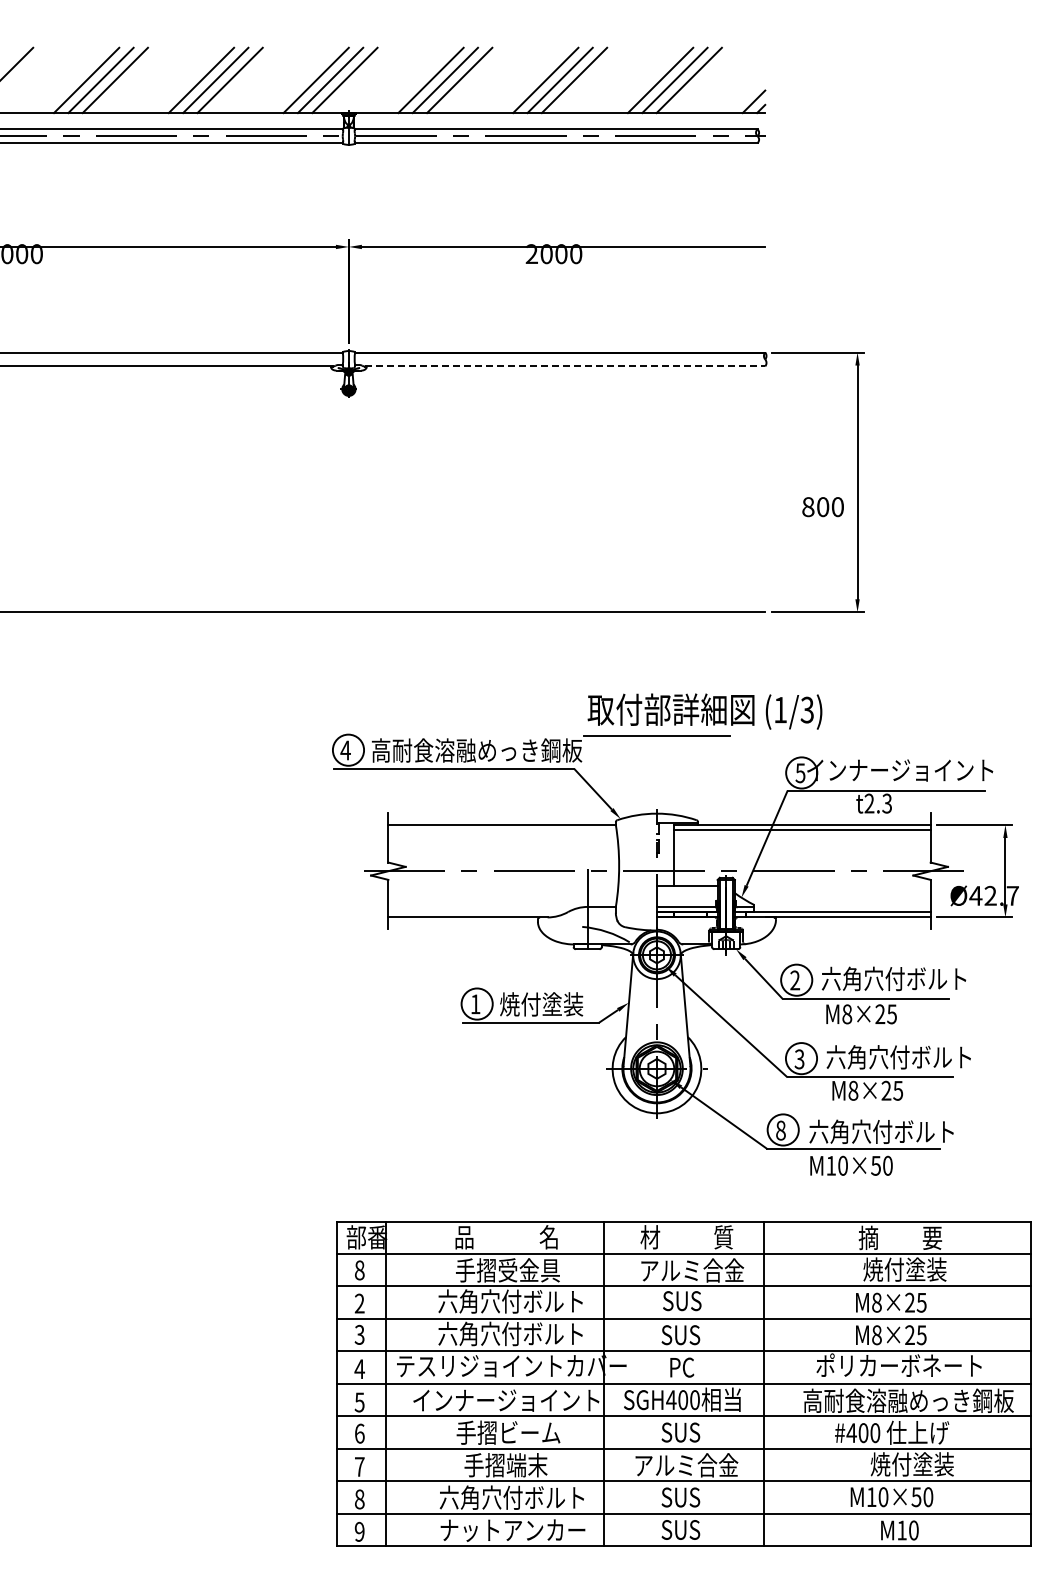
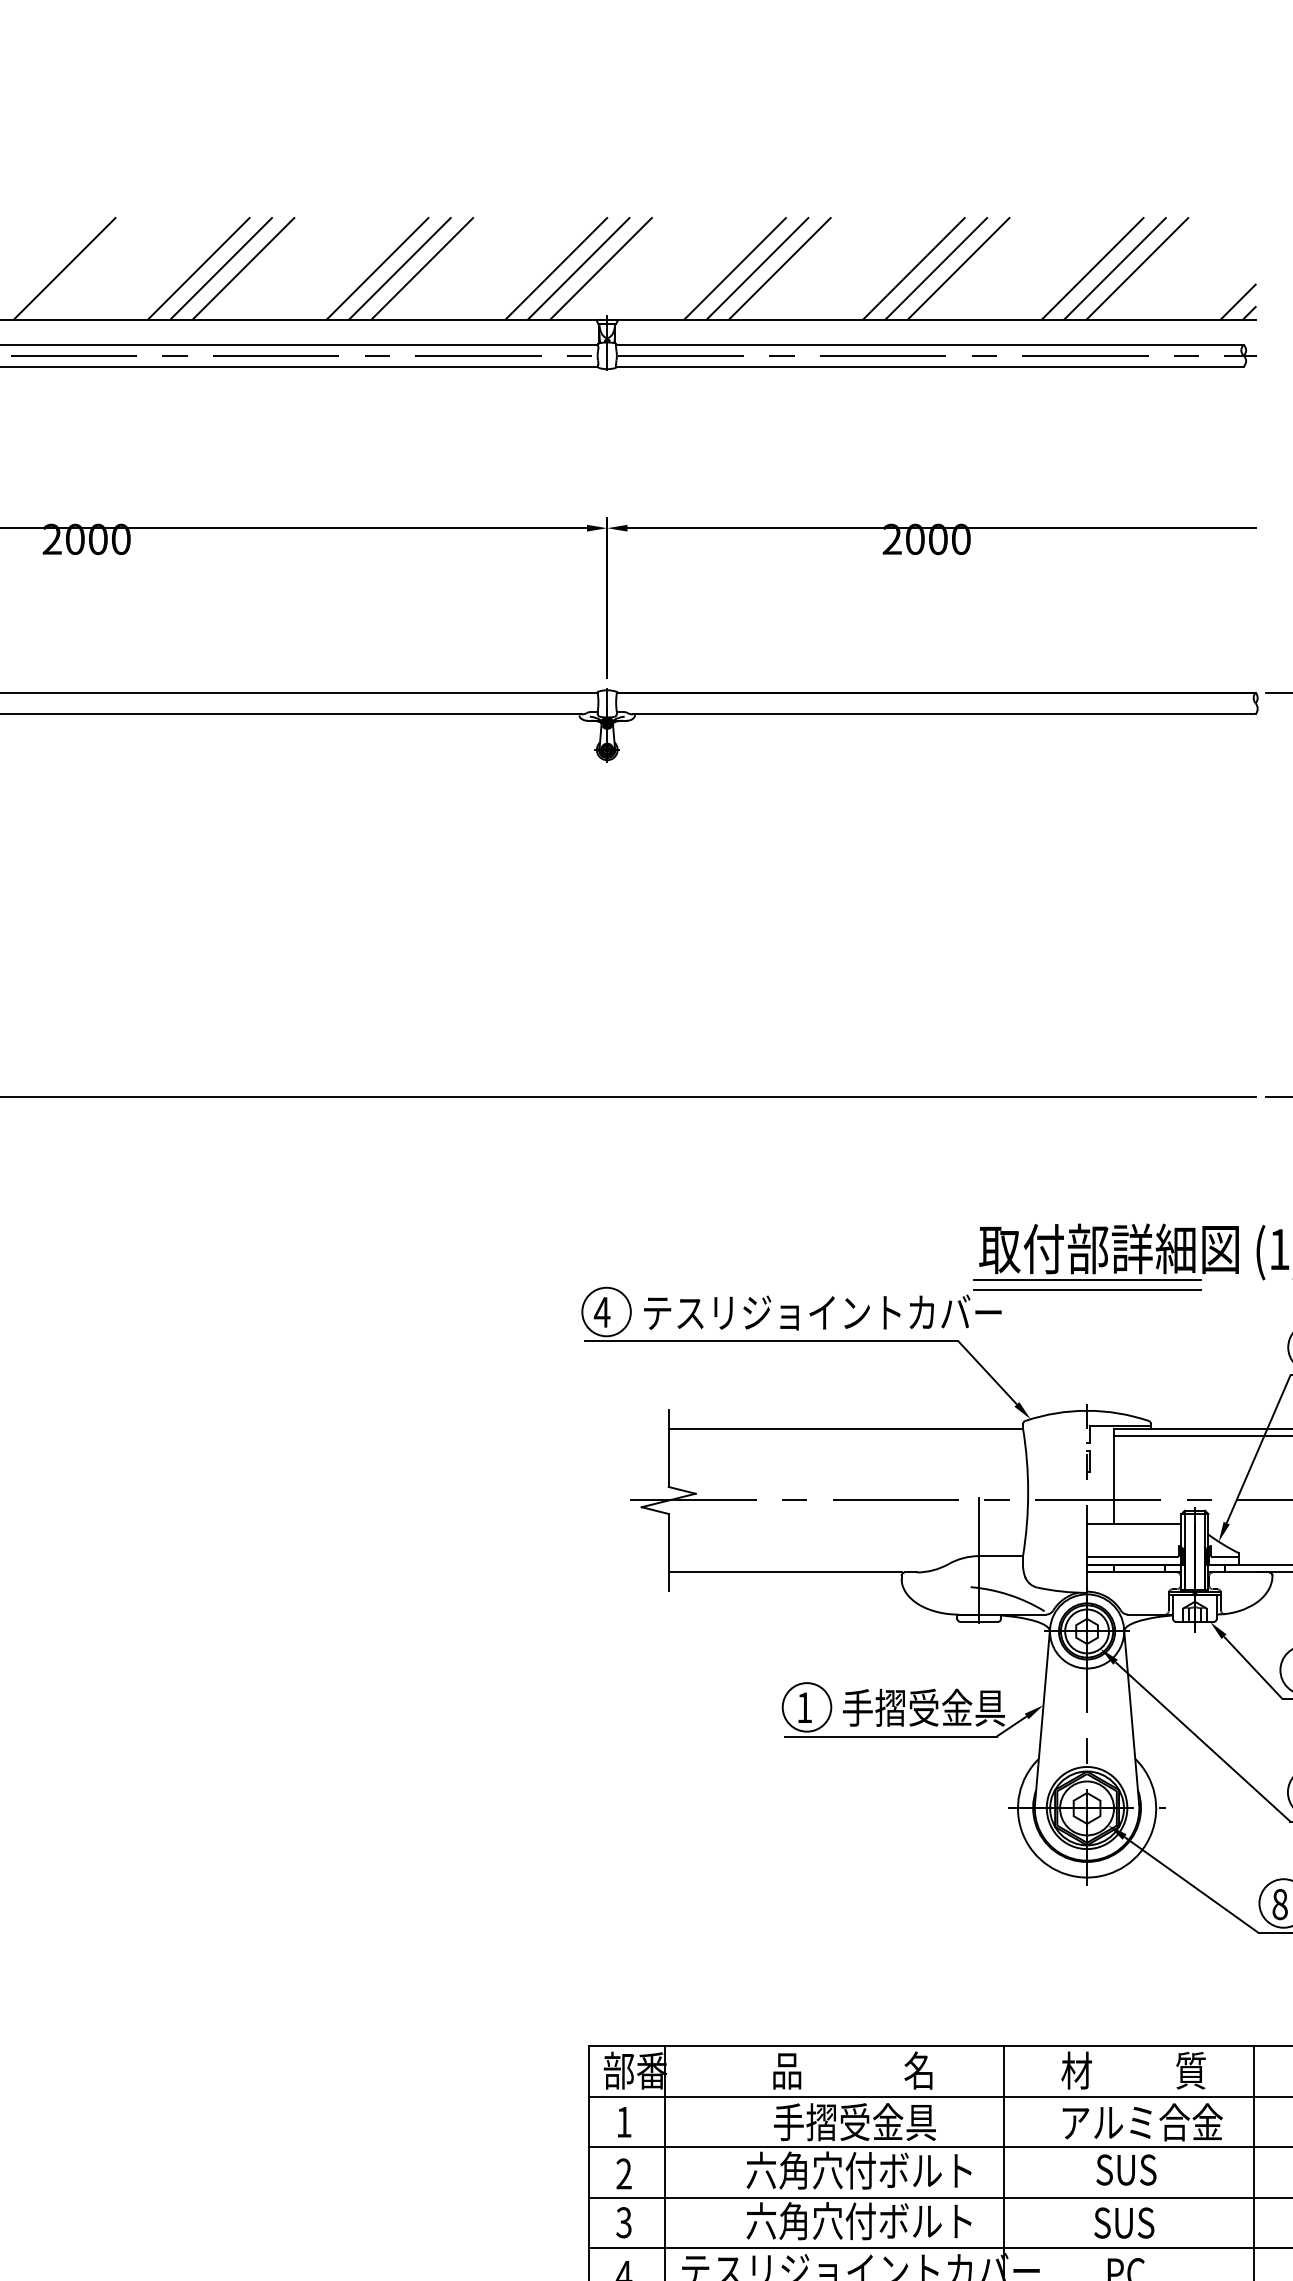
line: (565, 366) -> (944, 714), dashed -> solid
line: (657, 729) -> (1087, 1279), added
text: (486, 750) -> (821, 1312), 高耐食溶融めっき鋼板 -> テスリジョイントカバー
text: (552, 1004) -> (924, 1708), 焼付塗装 -> 手摺受金具
text: (359, 1270) -> (623, 2122), 8 -> 1

